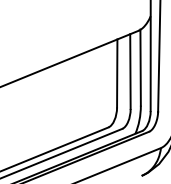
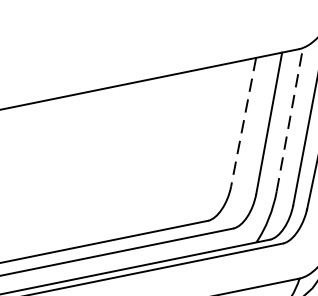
line: (140, 67) -> (289, 119), solid -> dashed
line: (117, 73) -> (244, 122), solid -> dashed

